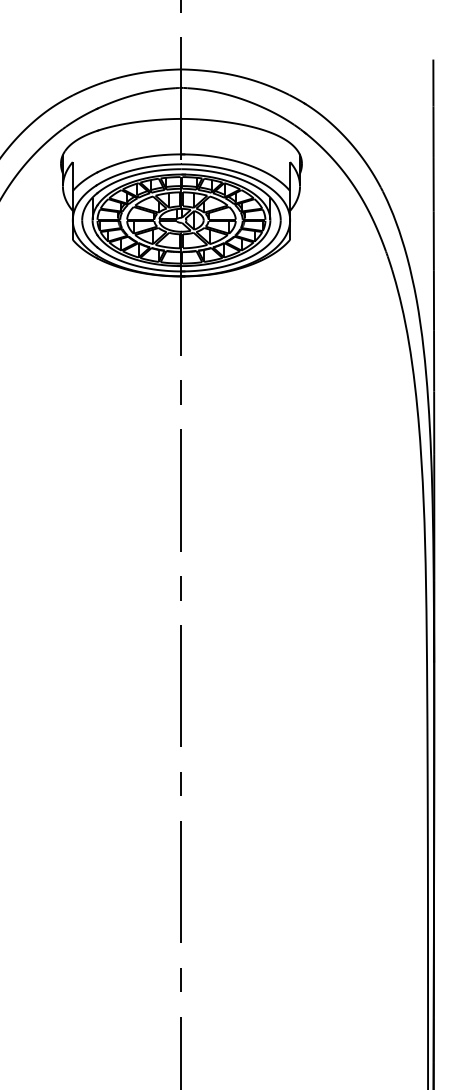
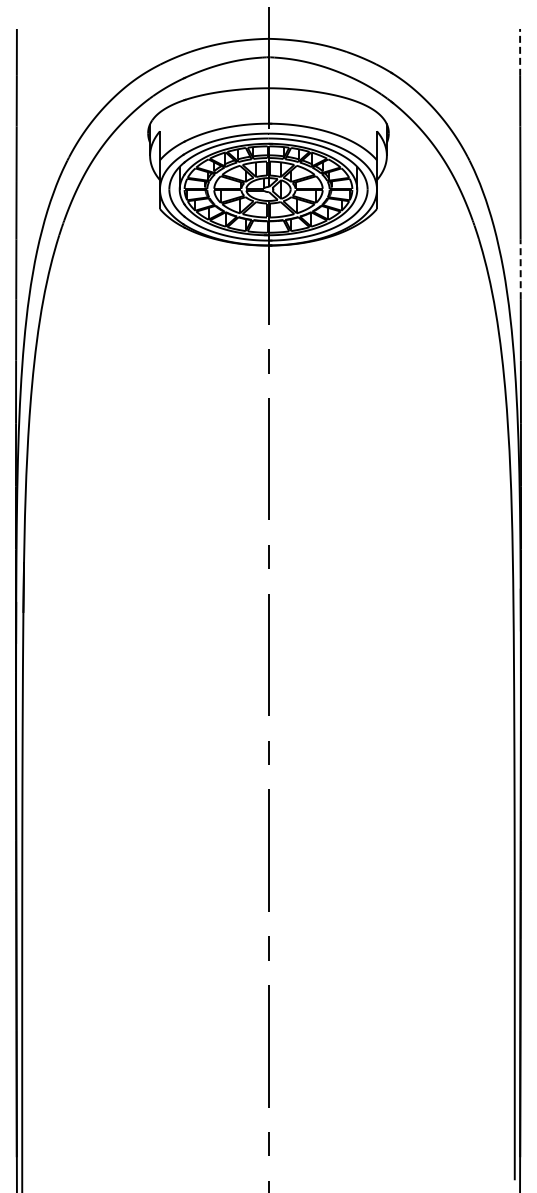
line: (433, 82) -> (520, 51), solid -> dashed
line: (433, 300) -> (520, 269), solid -> dashed

